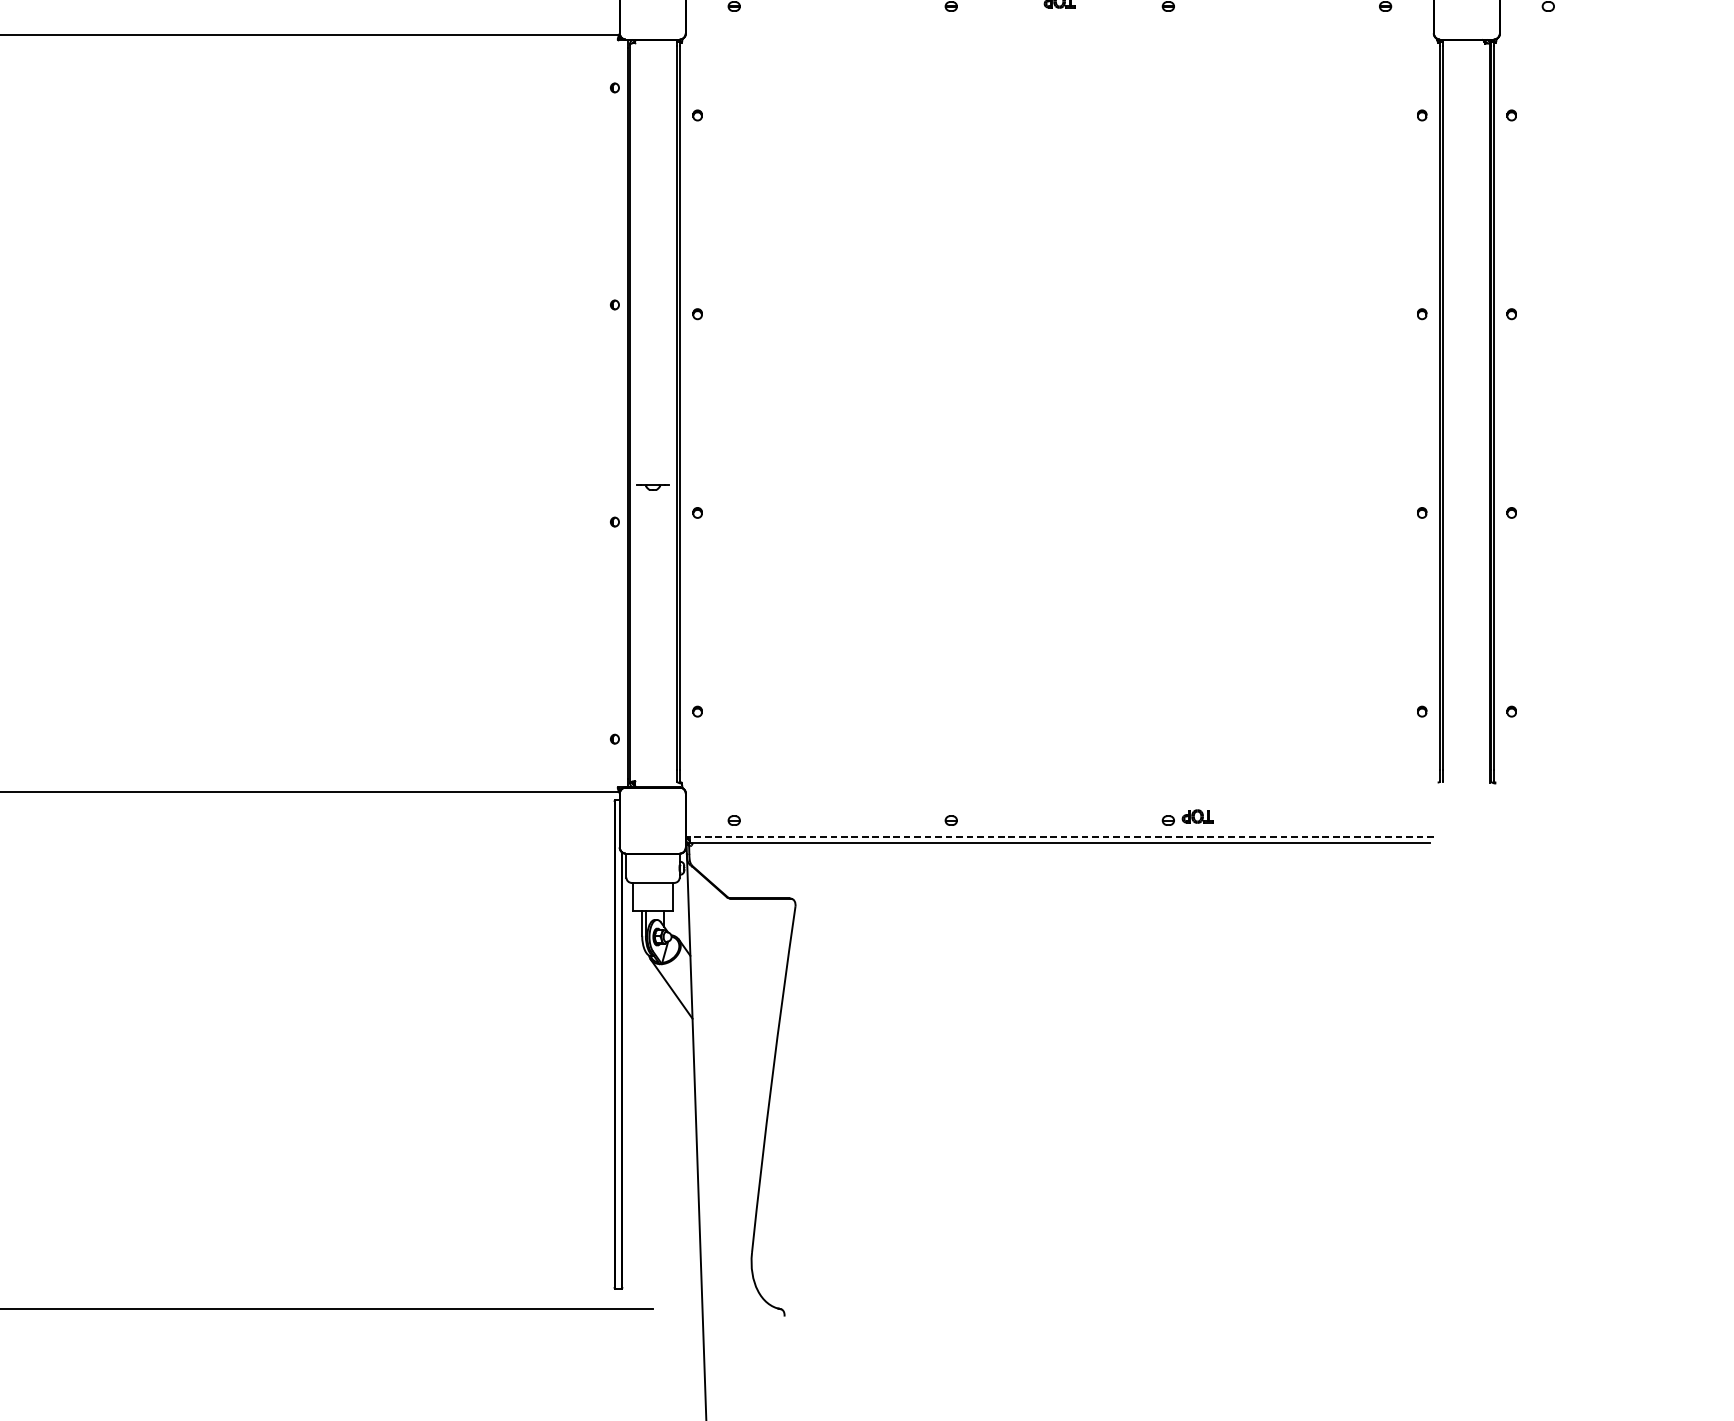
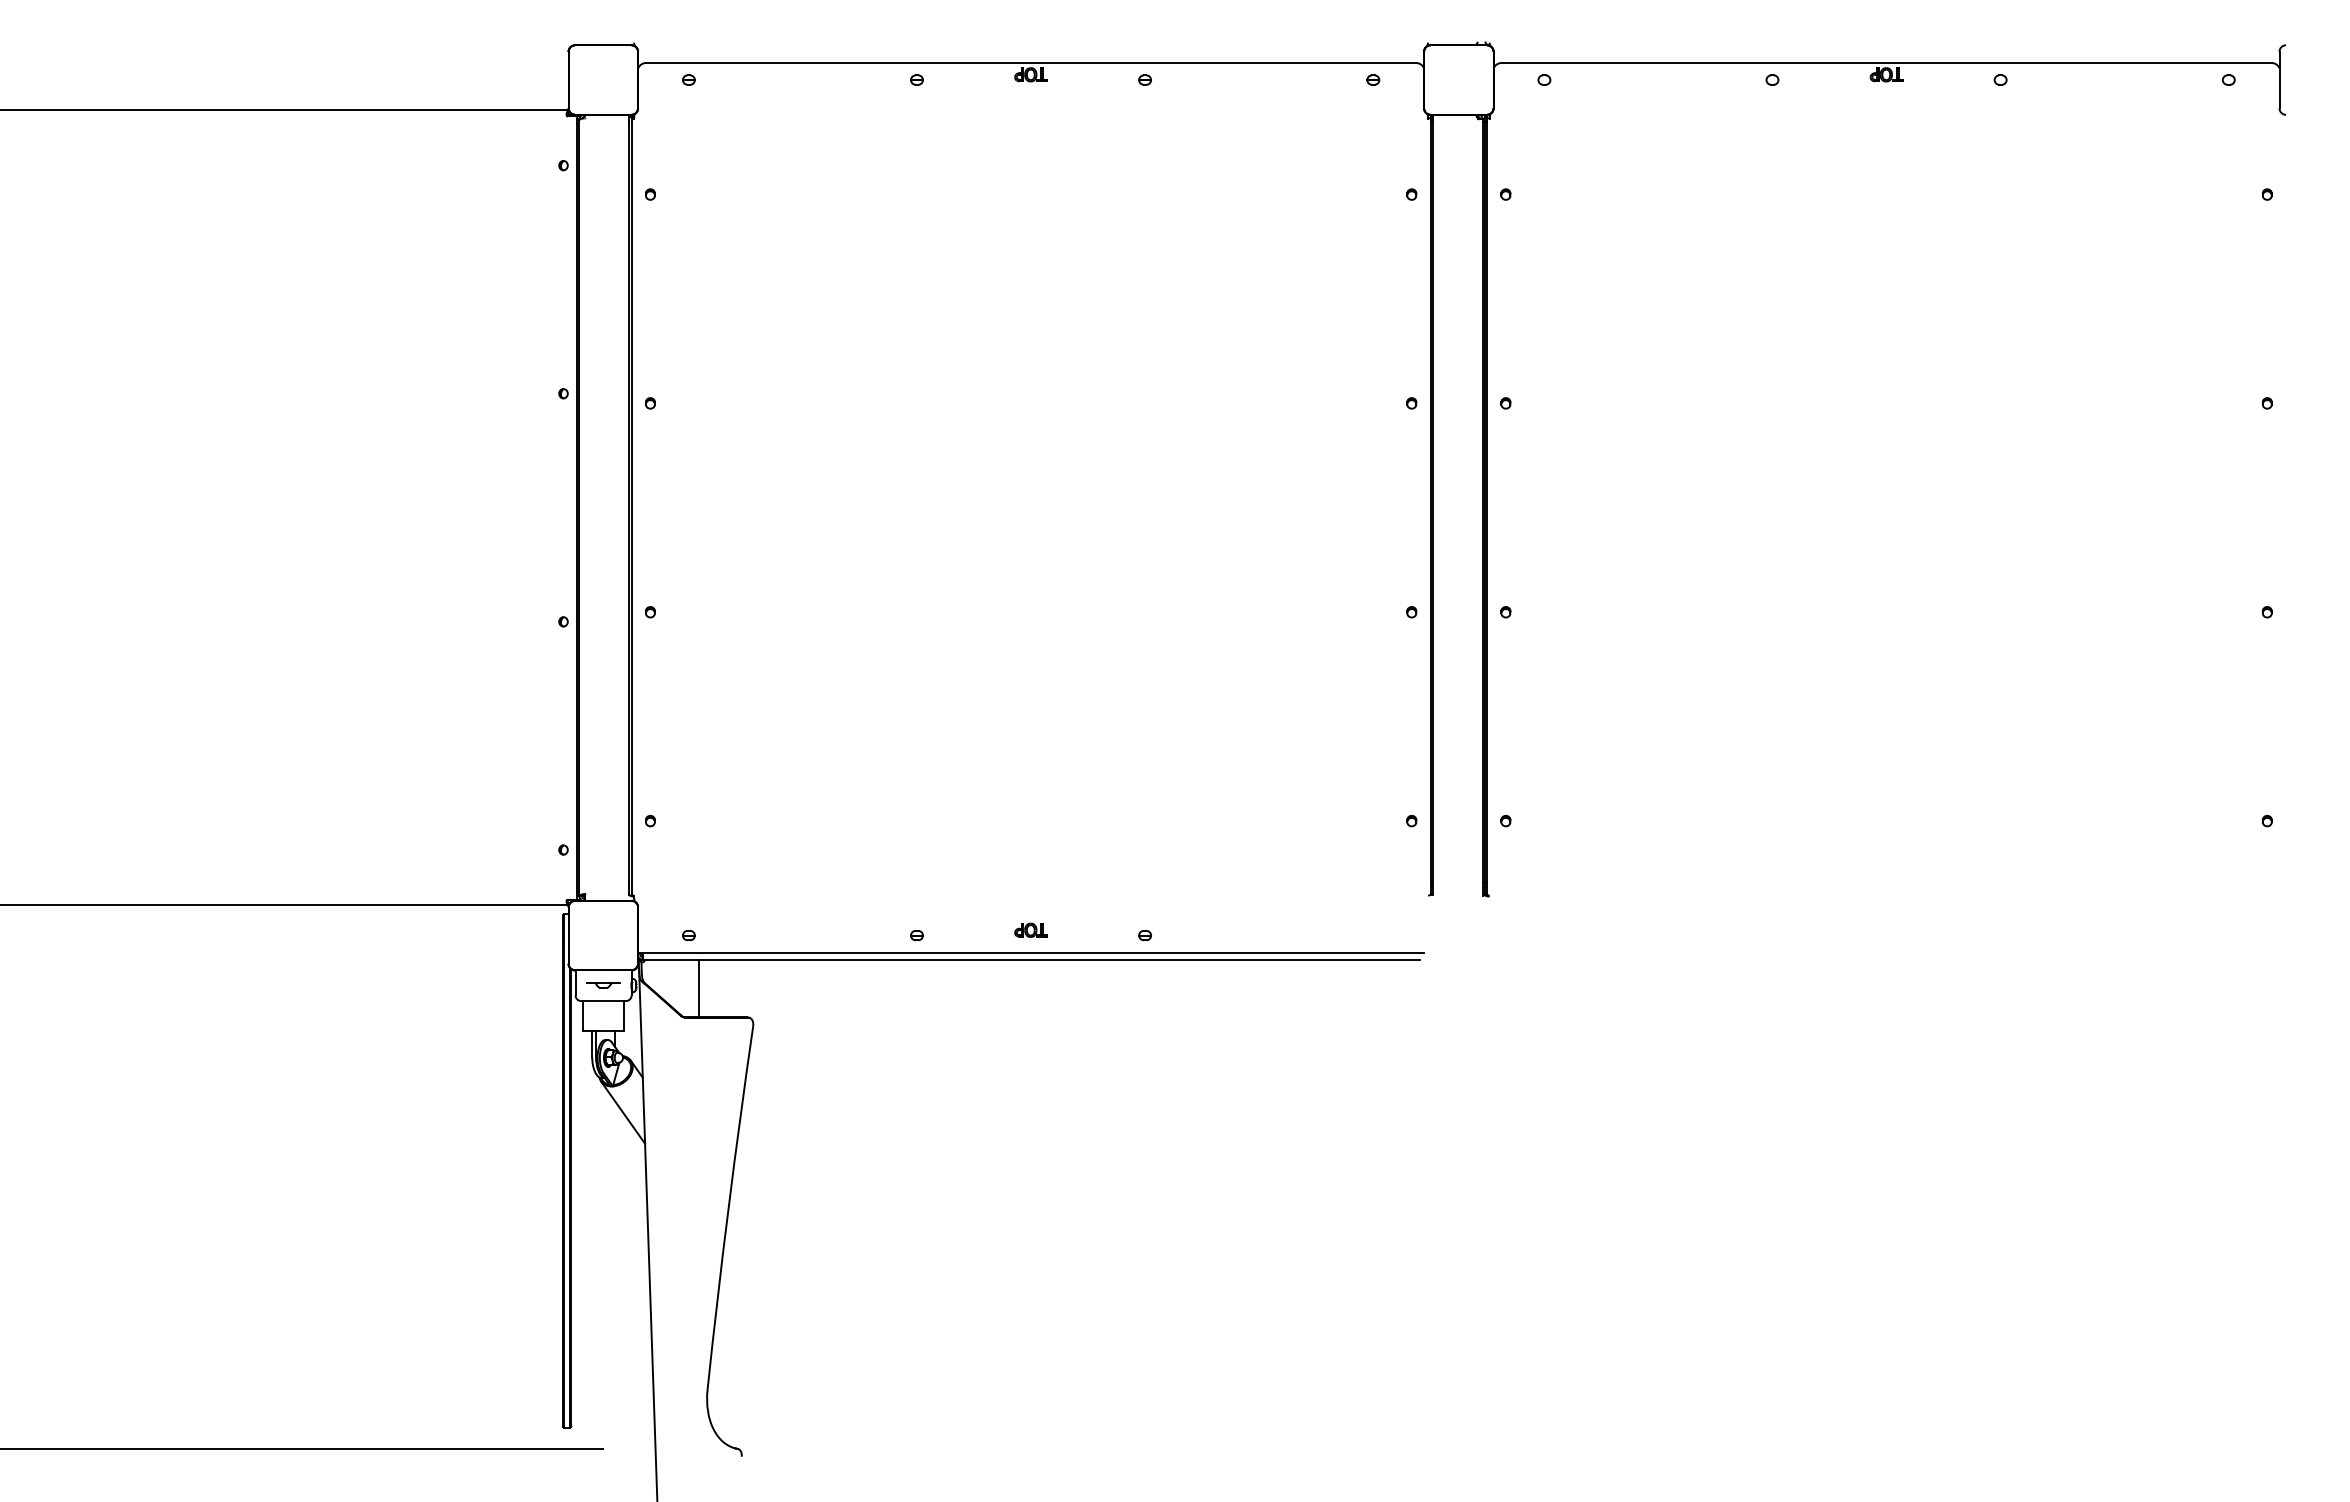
part: (652, 487) -> (603, 985), moved
part: (1197, 815) -> (1030, 929), moved
line: (1060, 836) -> (1031, 952), dashed -> solid
line: (744, 870) -> (699, 988), added

